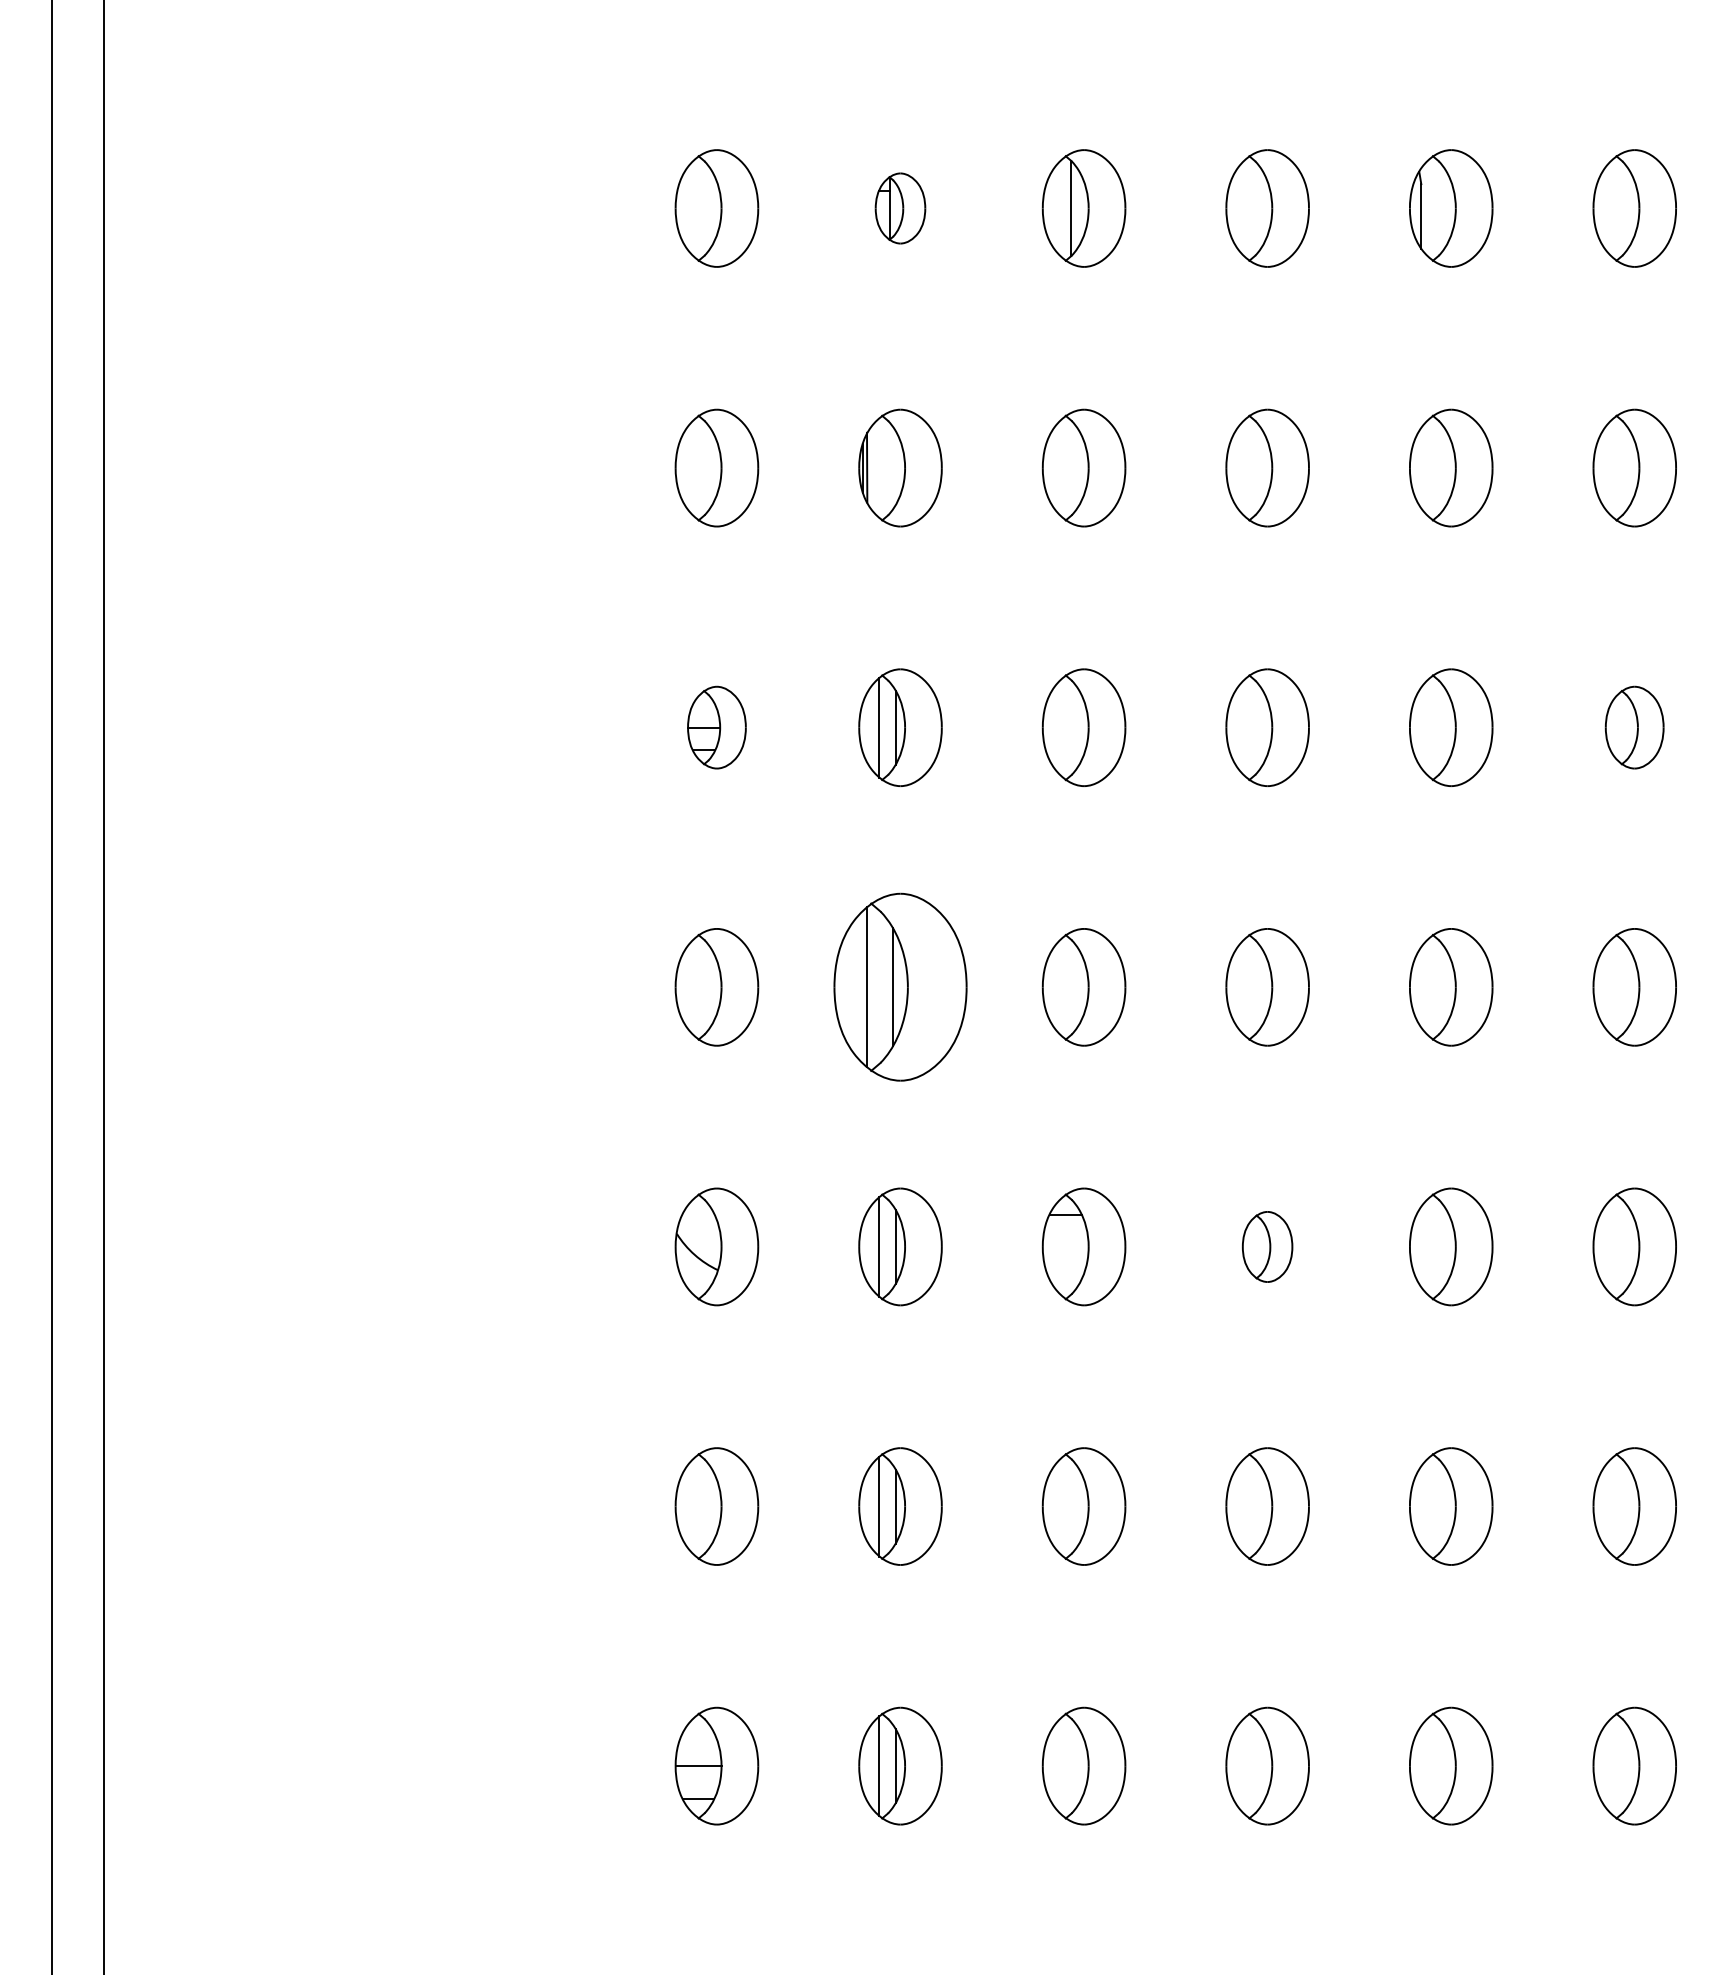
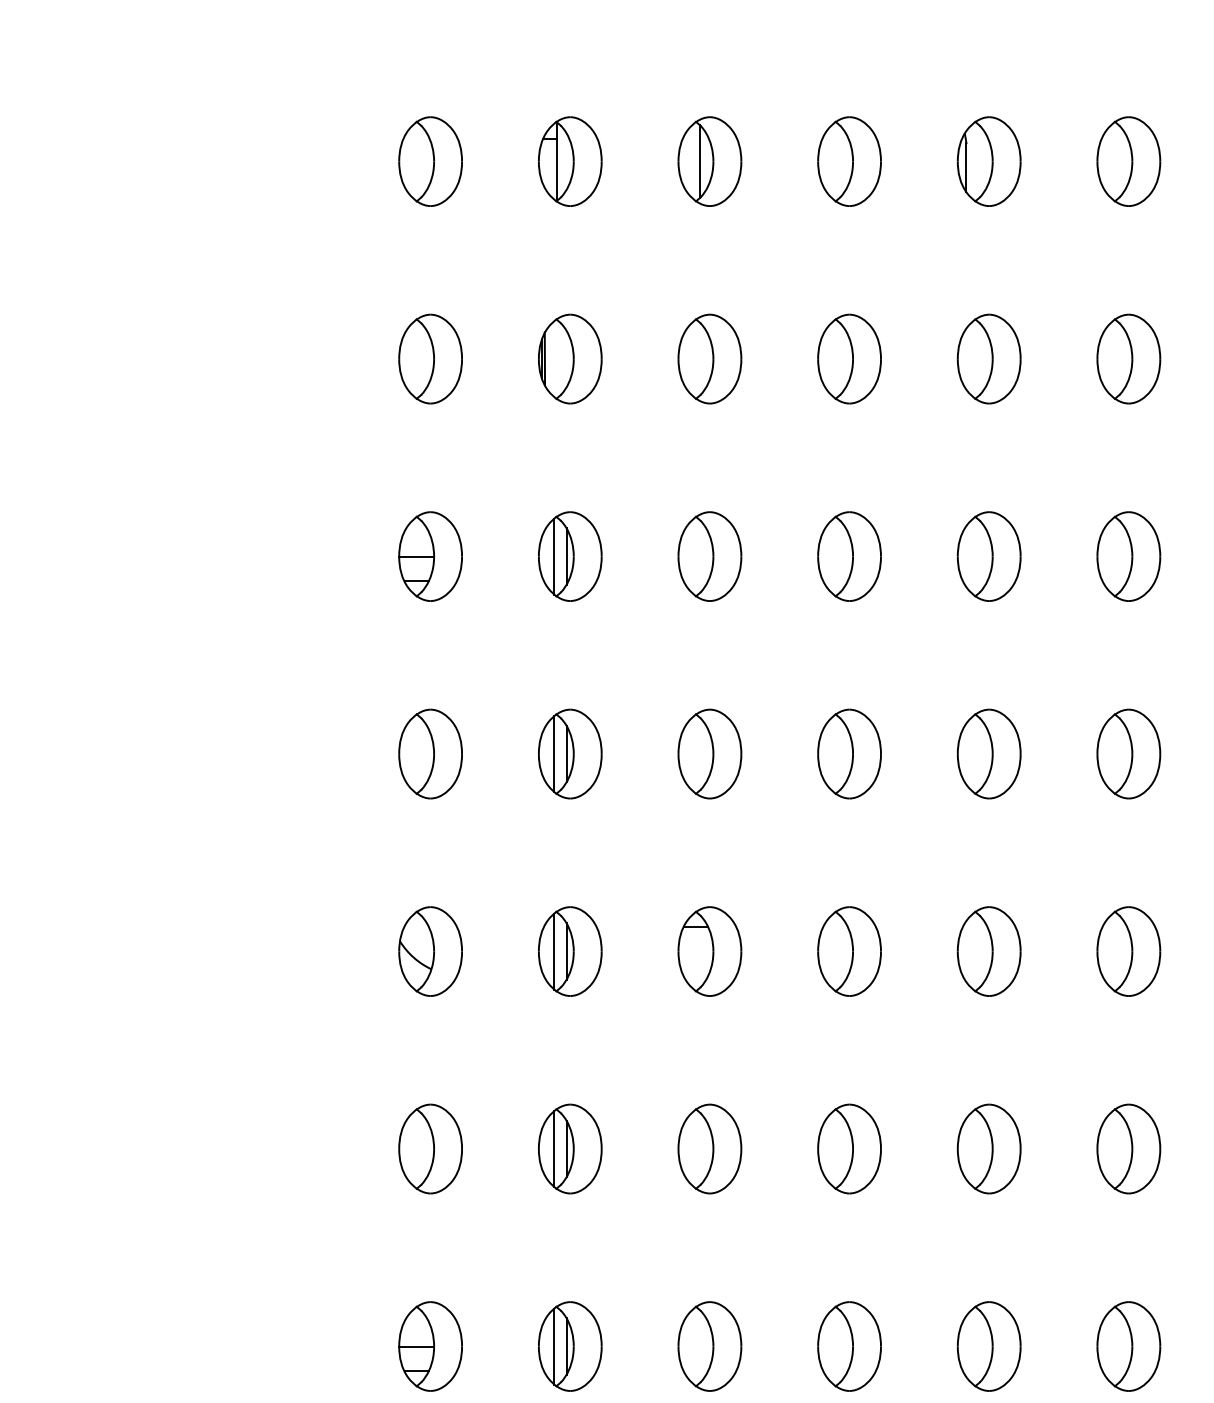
part: (900, 208) -> (570, 161), size x1.67
part: (716, 727) -> (430, 556), size x1.43
part: (1634, 727) -> (1128, 556), size x1.43
part: (900, 987) -> (570, 754), size x0.62
part: (1267, 1246) -> (849, 951), size x1.67

